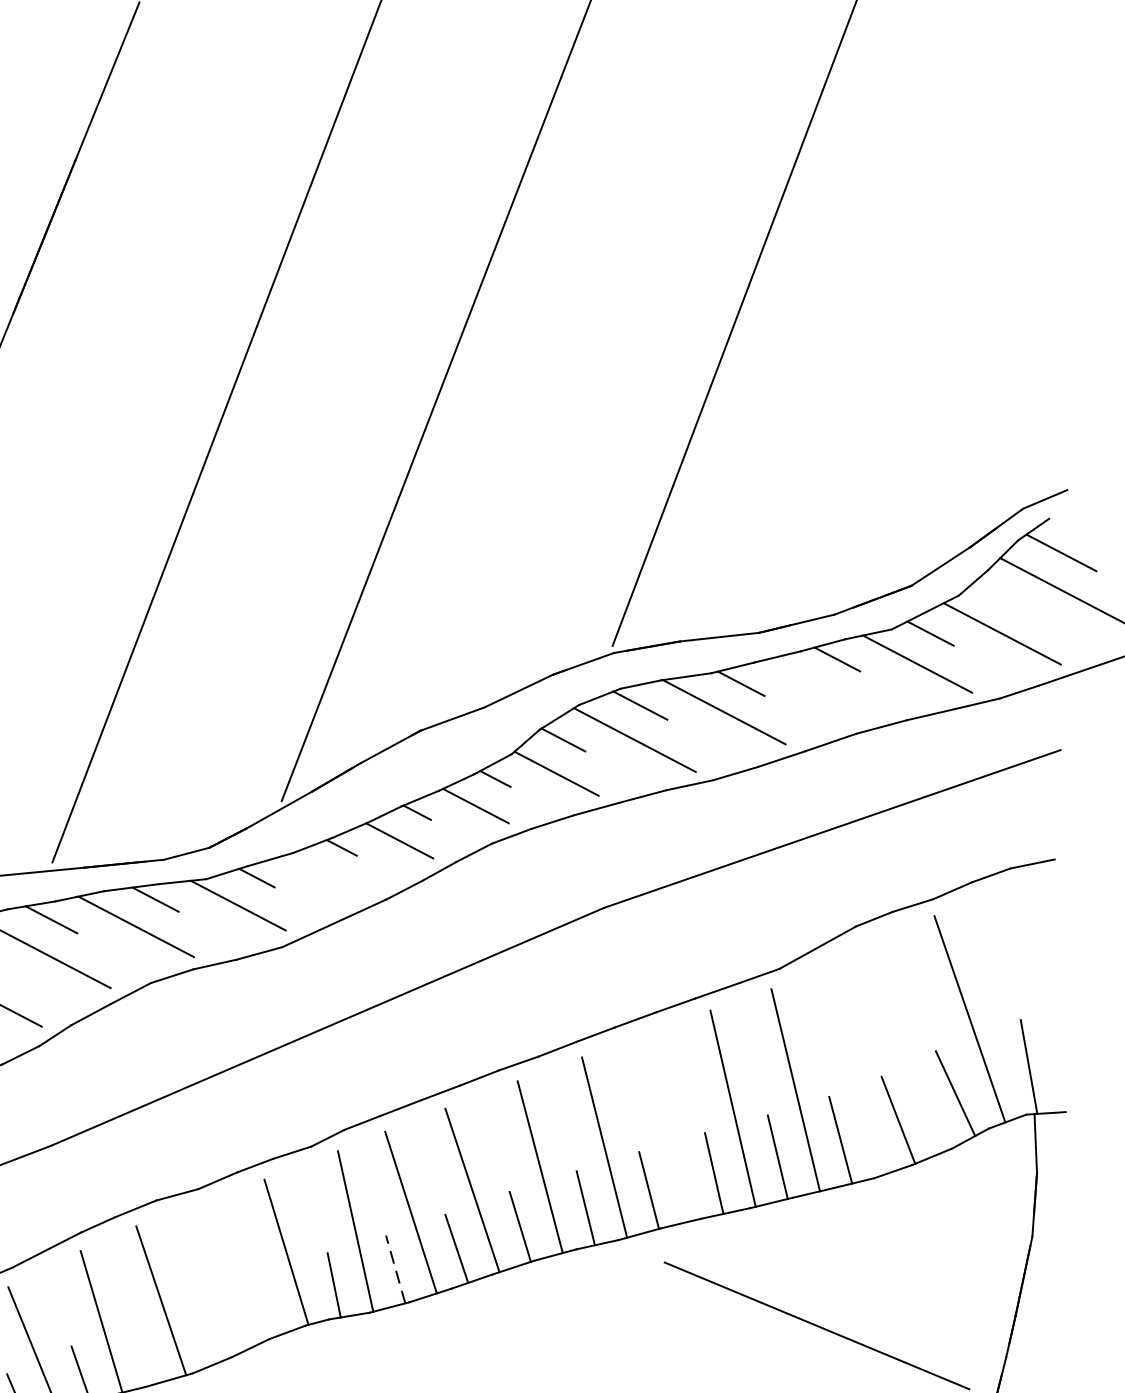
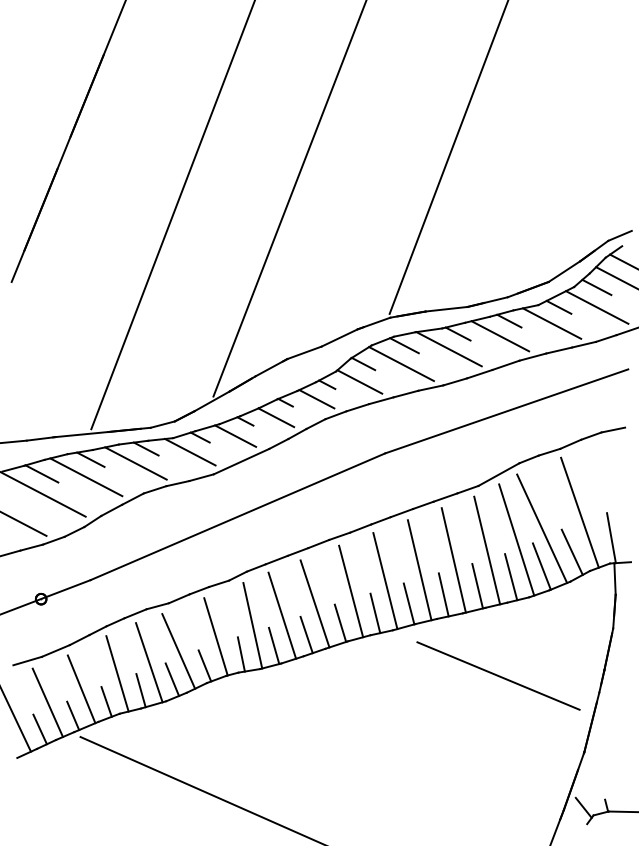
line: (1000, 596) -> (596, 287), added
line: (820, 688) -> (500, 336), added
line: (323, 874) -> (235, 435), added
line: (899, 1048) -> (542, 528), added
line: (850, 1069) -> (516, 539), added
line: (668, 1127) -> (419, 570), added
line: (396, 1268) -> (274, 645), dashed -> solid
line: (216, 1279) -> (178, 651), added
line: (264, 1306) -> (204, 665), added
line: (204, 1332) -> (172, 679), added
line: (144, 1353) -> (140, 690), added

